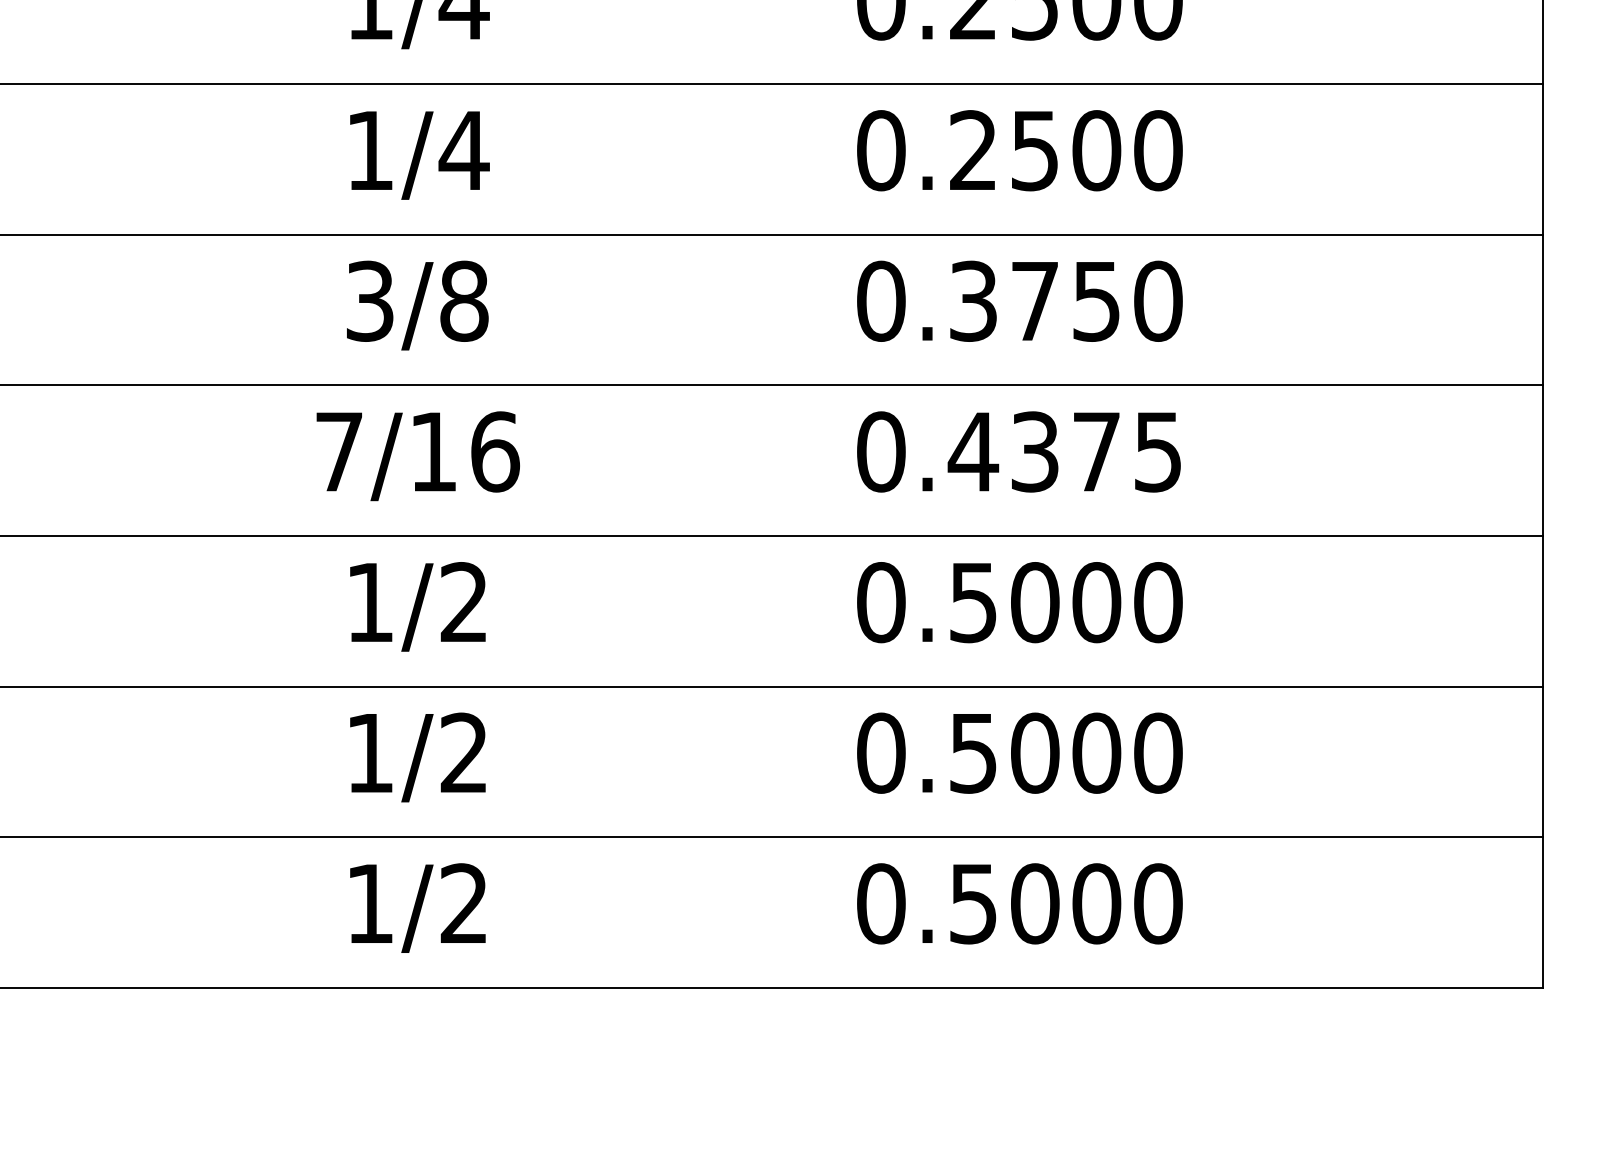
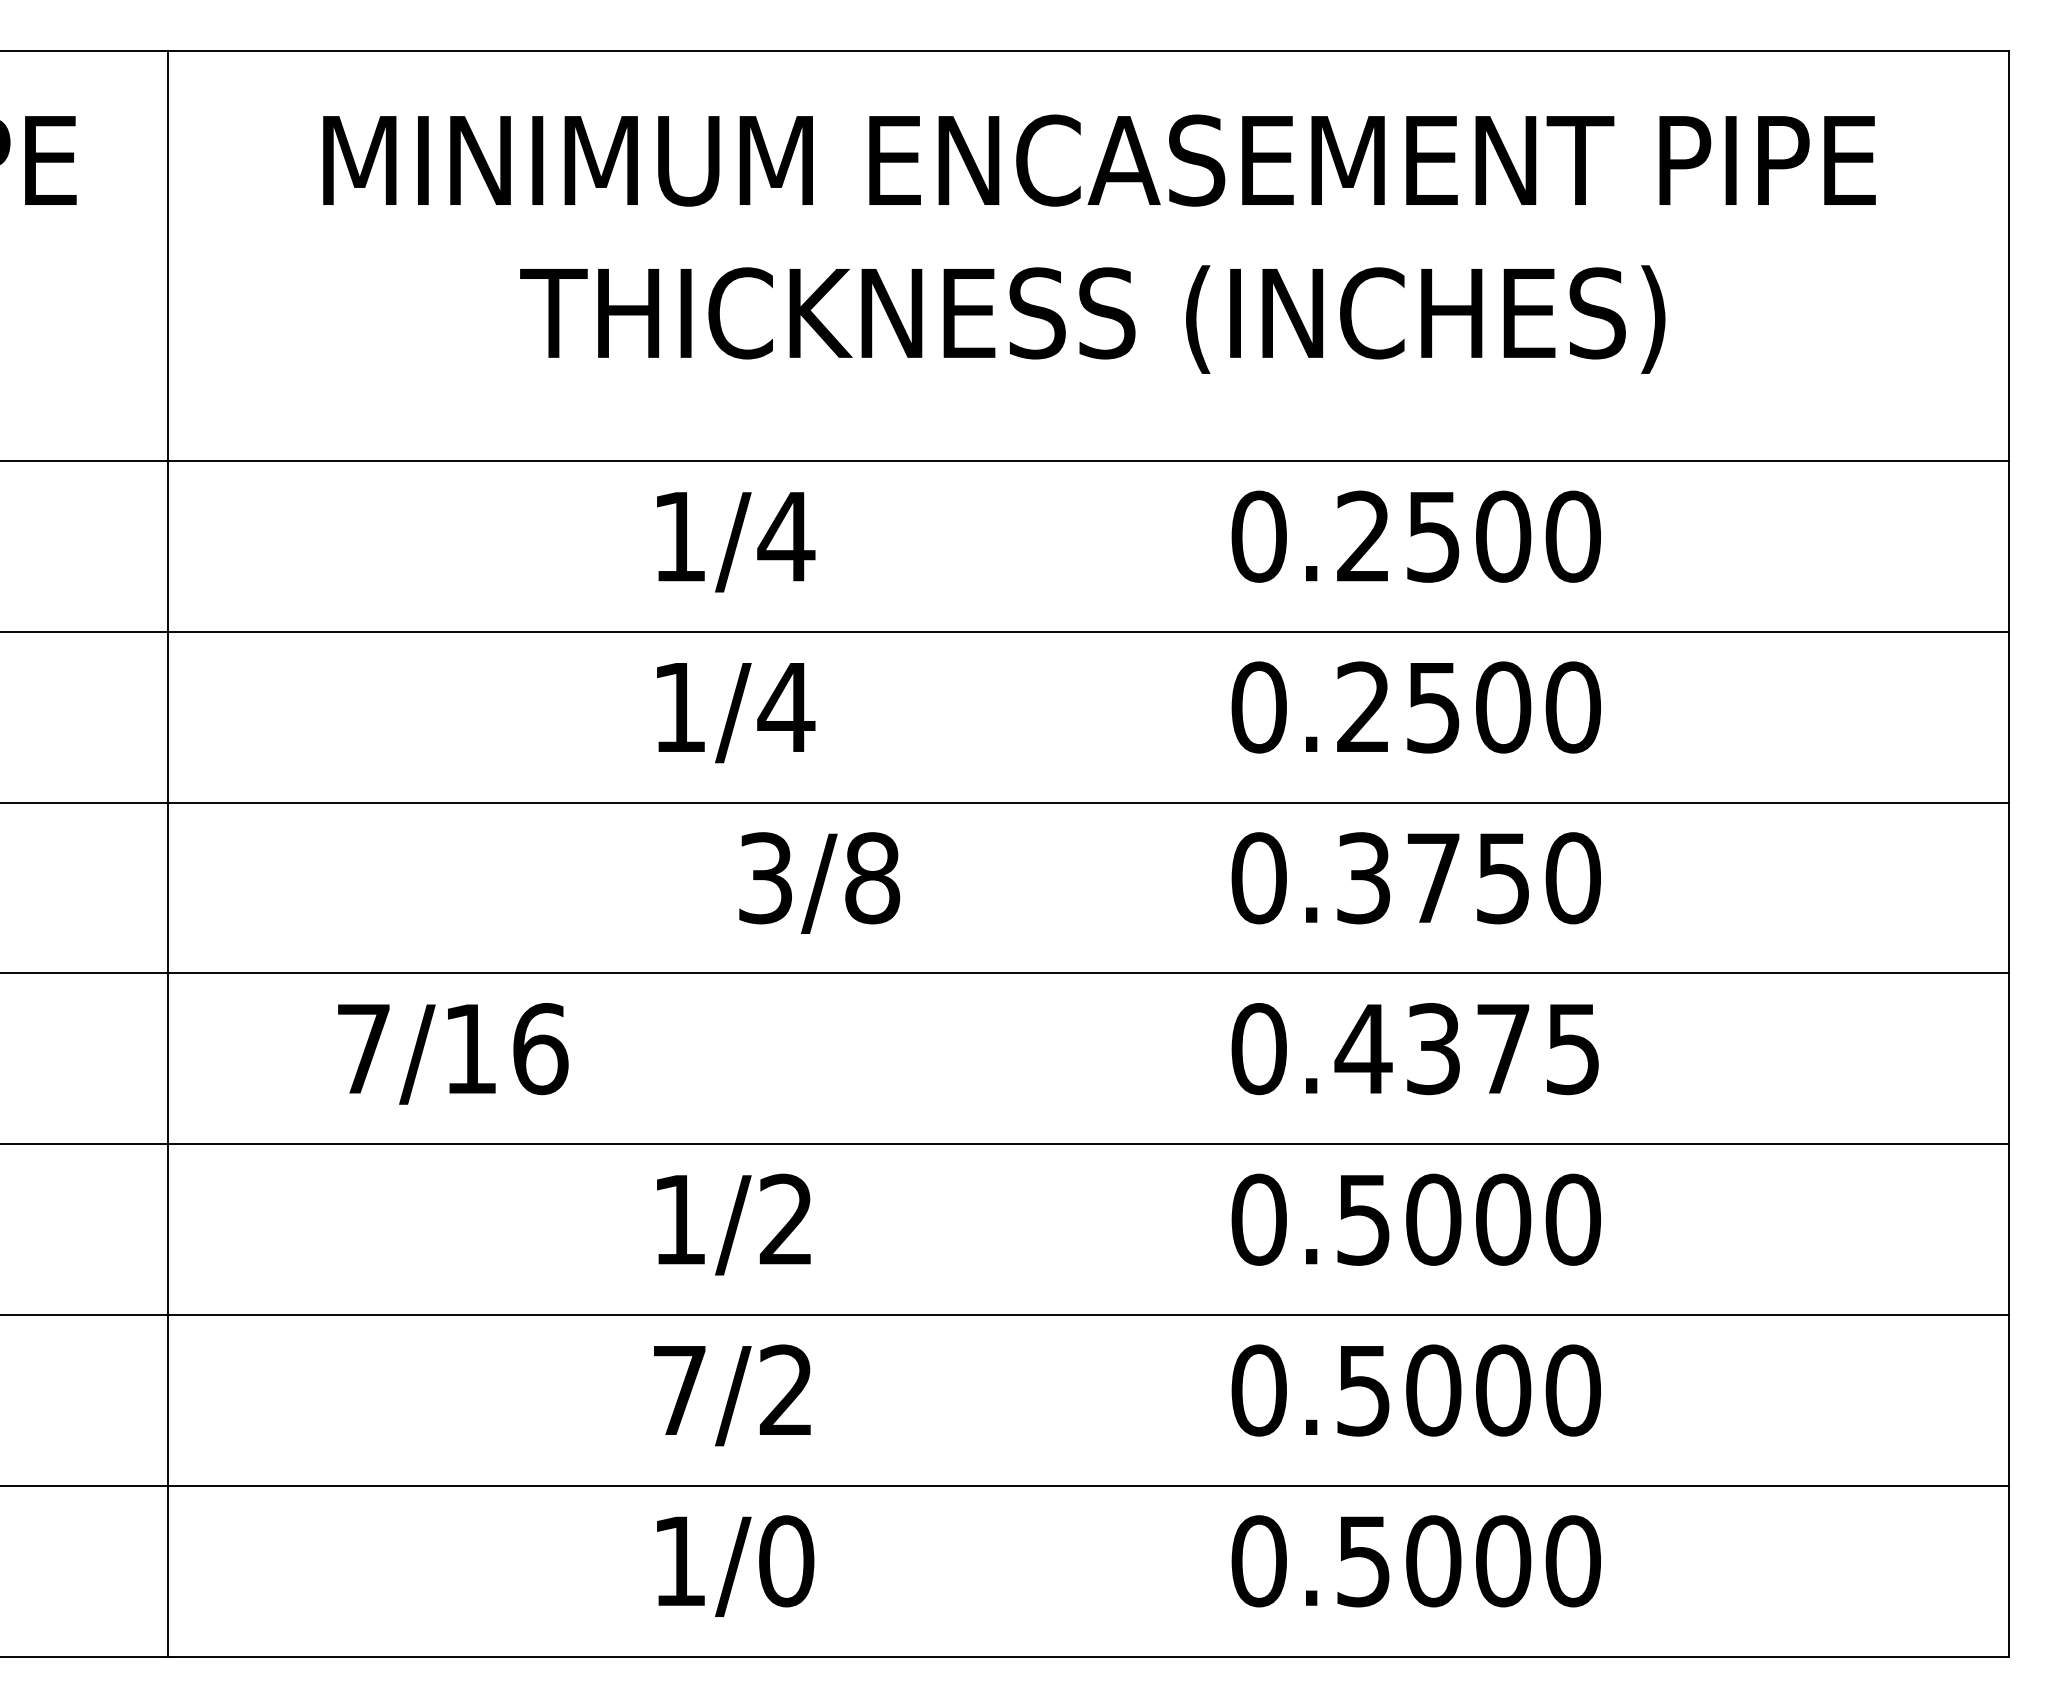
text: (417, 305) -> (819, 882), moved
text: (418, 455) -> (453, 1053), moved
text: (369, 753) -> (679, 1390), 1/2 -> 7/2
text: (464, 904) -> (786, 1561), 1/2 -> 1/0

